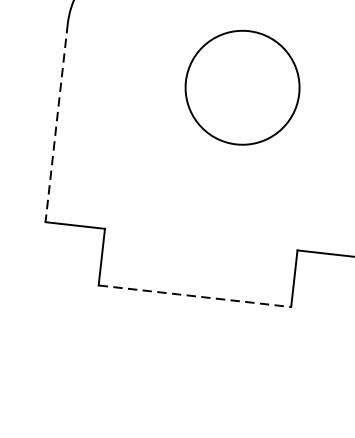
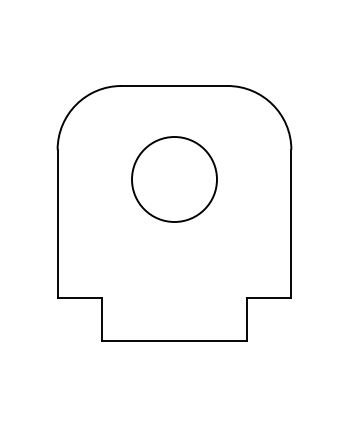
circle: (242, 87) -> (174, 179), moved
line: (56, 123) -> (57, 224), dashed -> solid
line: (194, 295) -> (174, 340), dashed -> solid

